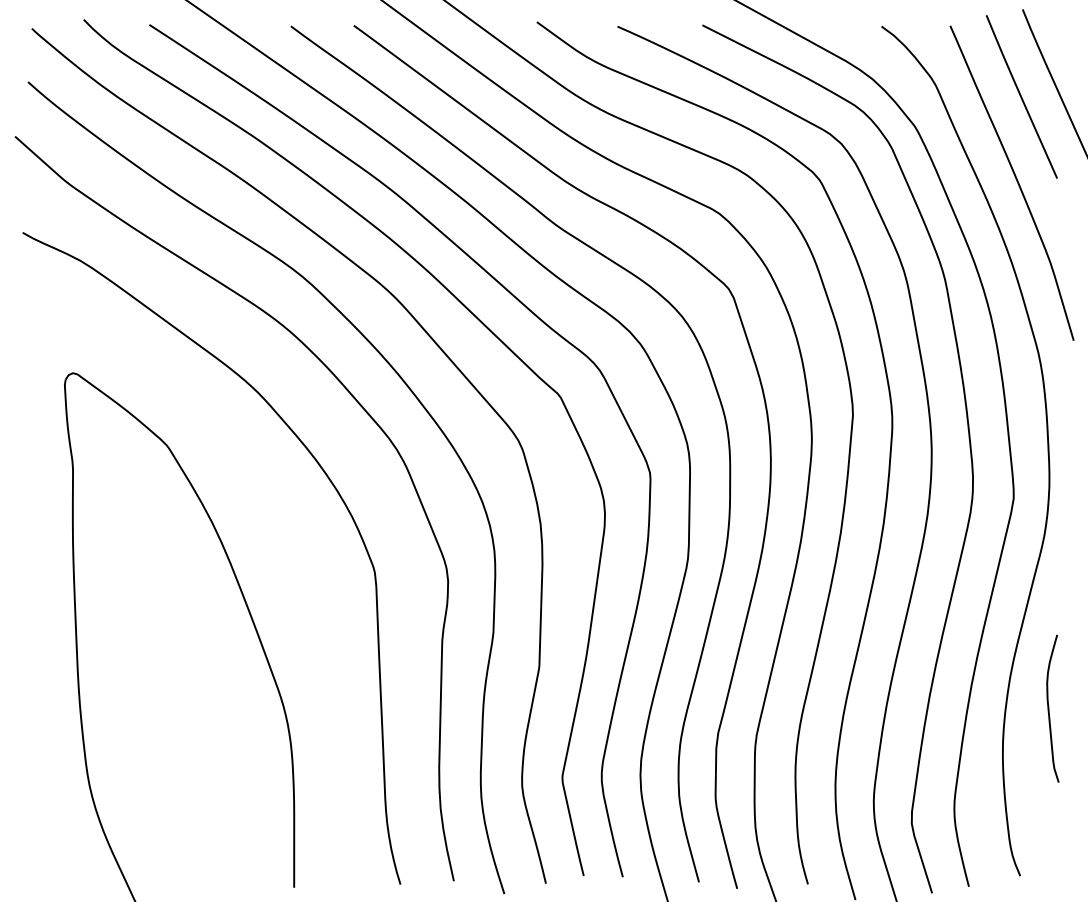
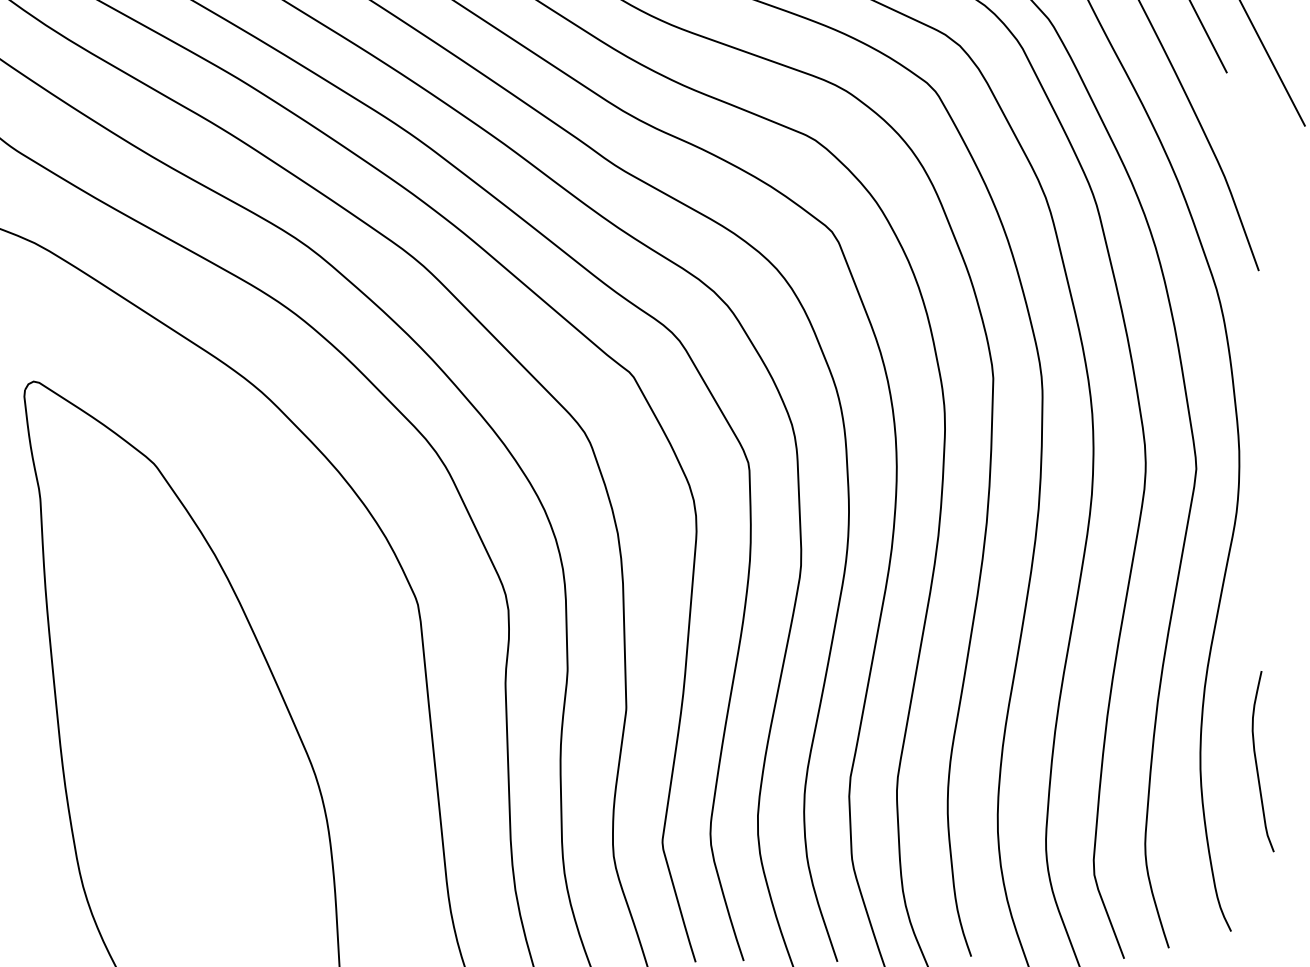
curve: (1049, 708) -> (1257, 761), moved

